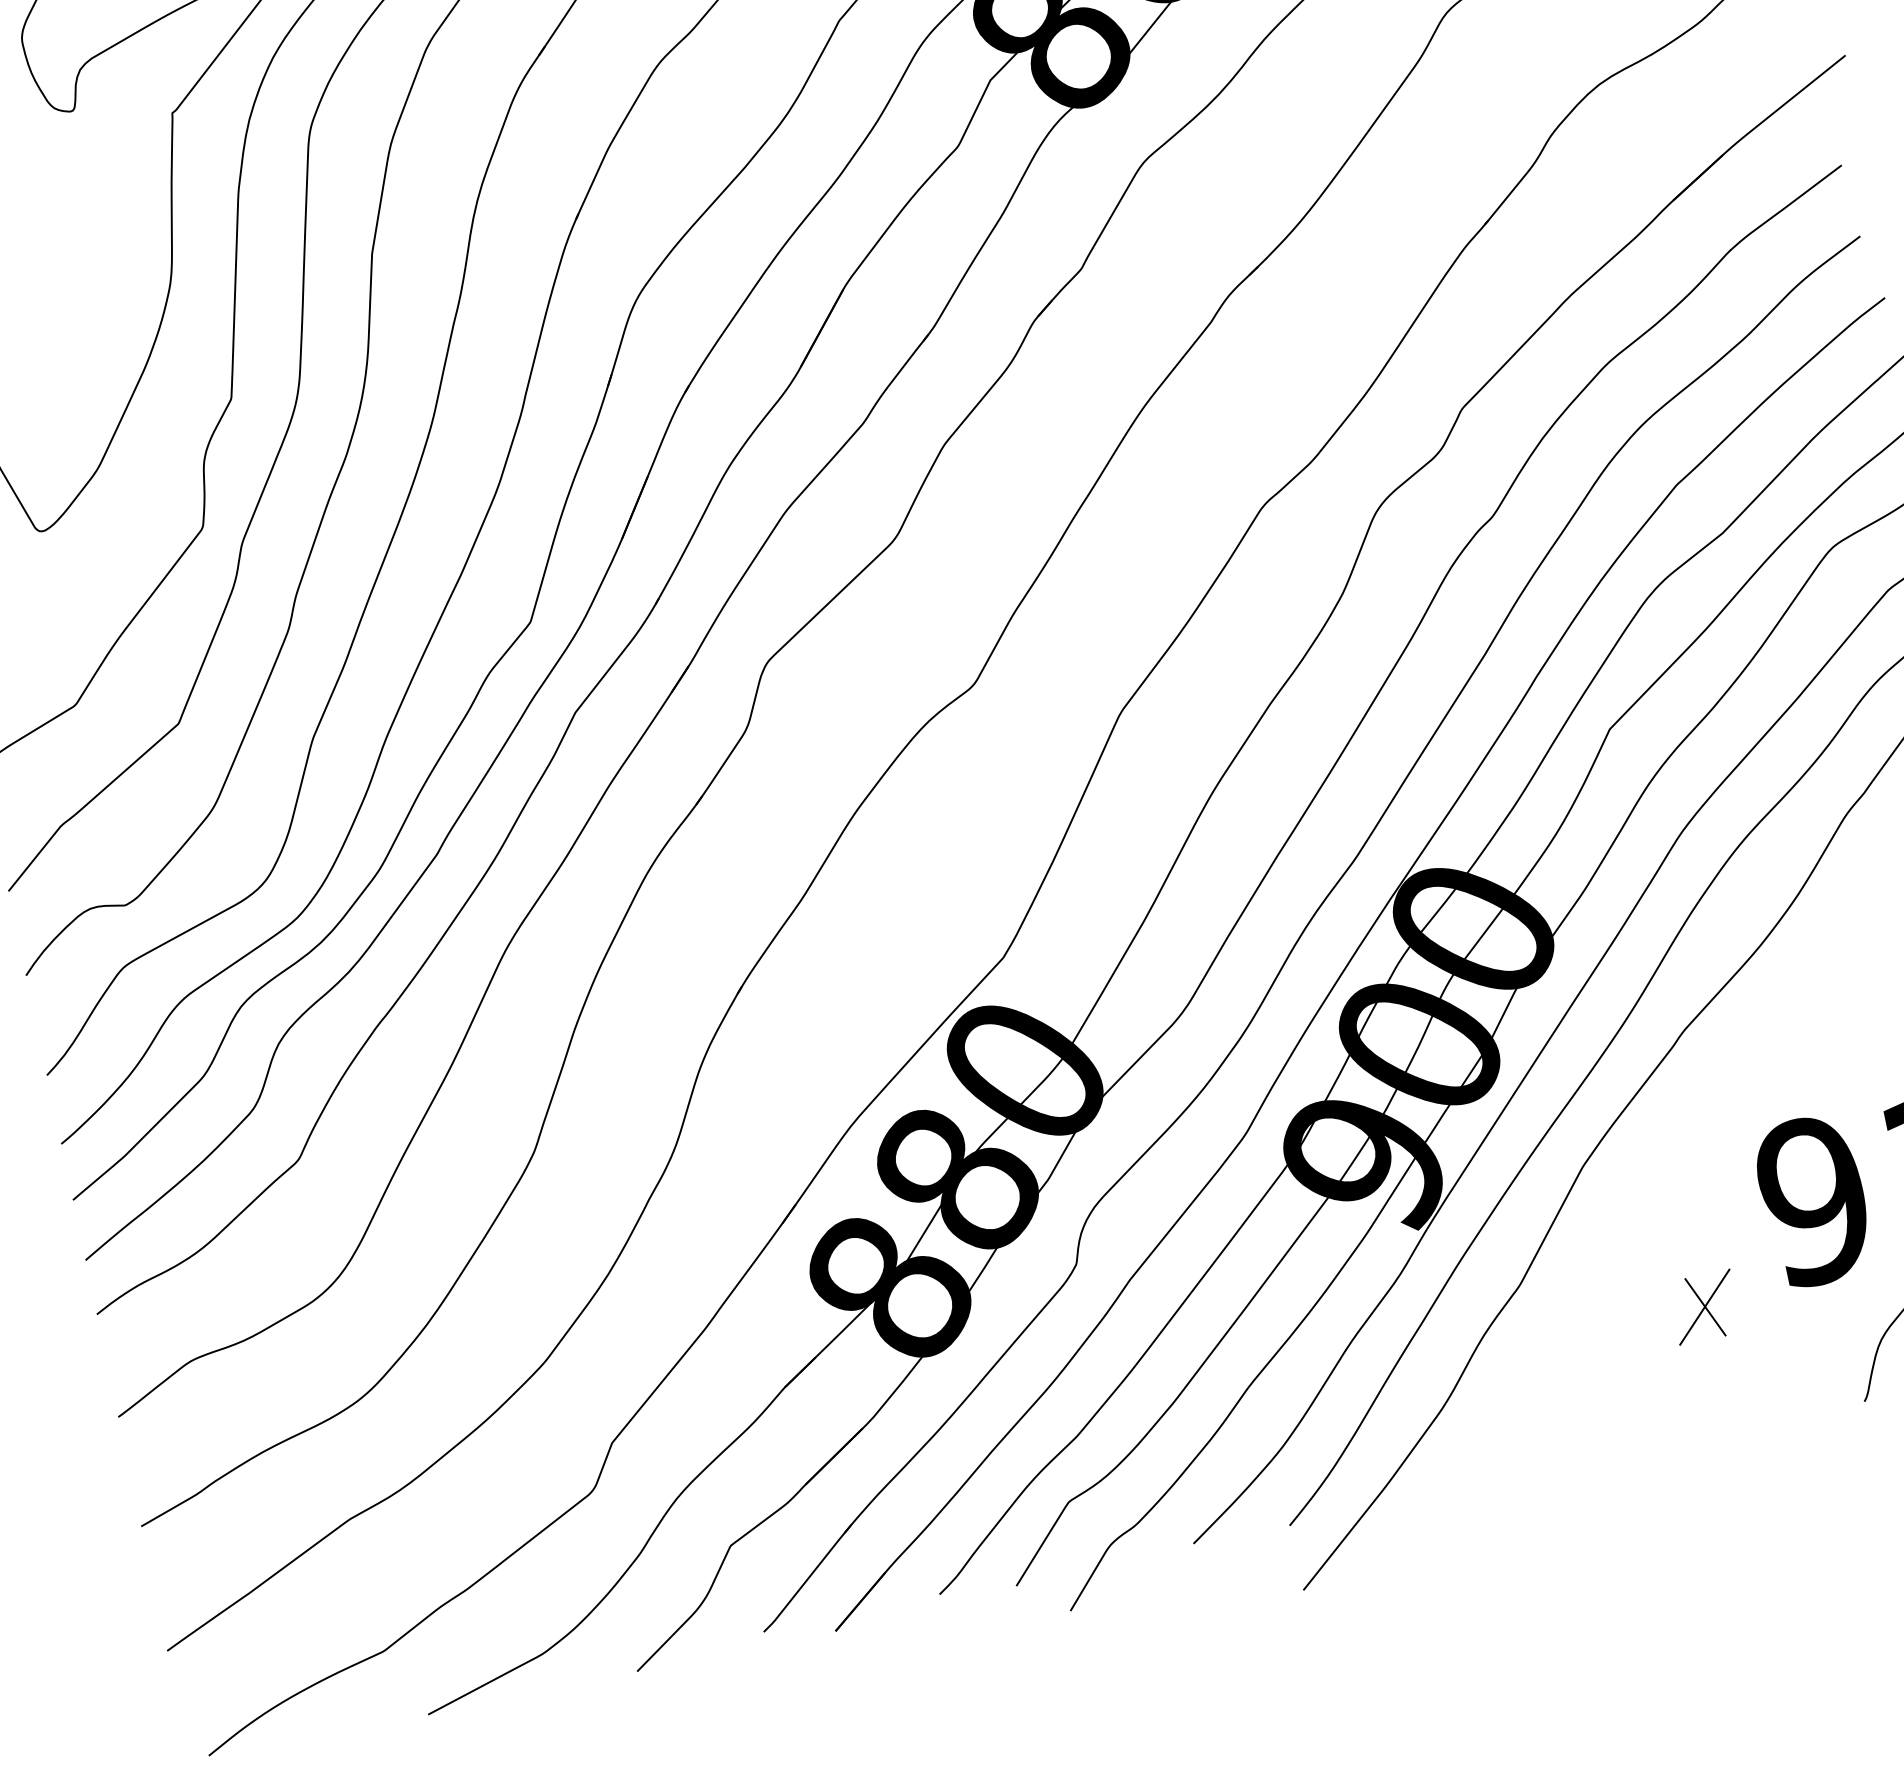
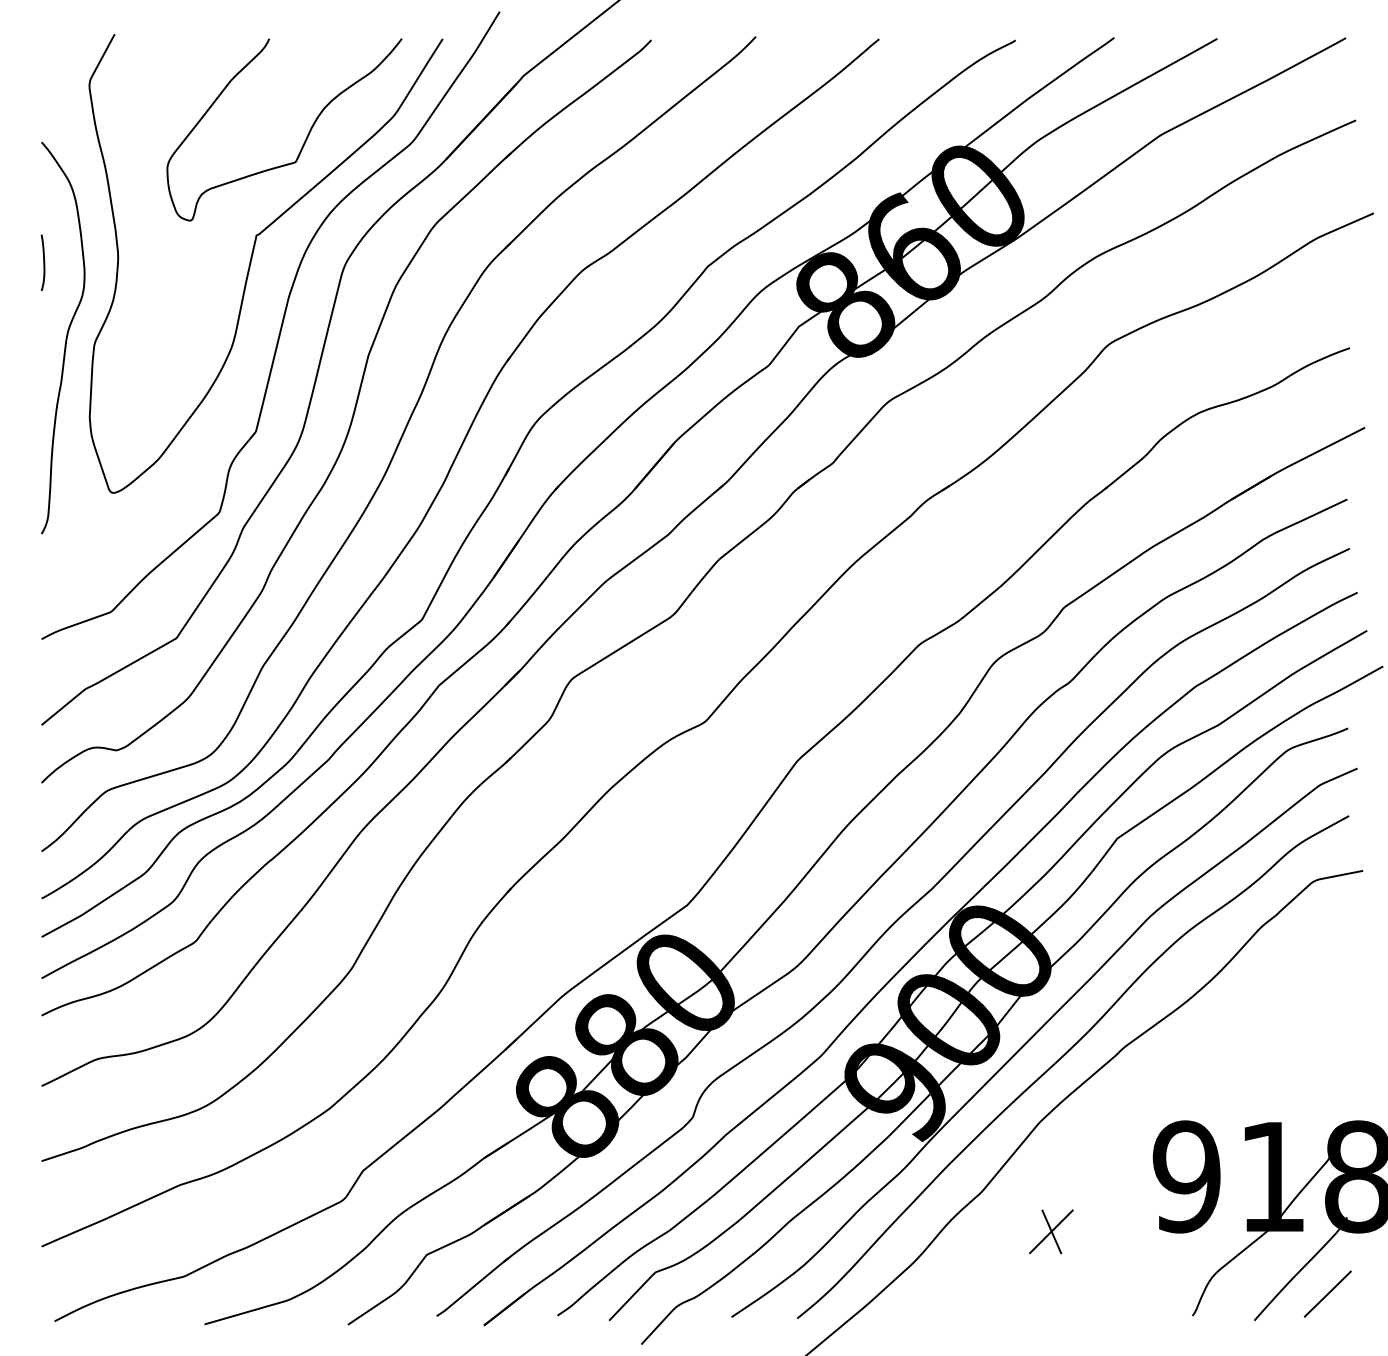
part: (1704, 1306) -> (1051, 1231), moved

